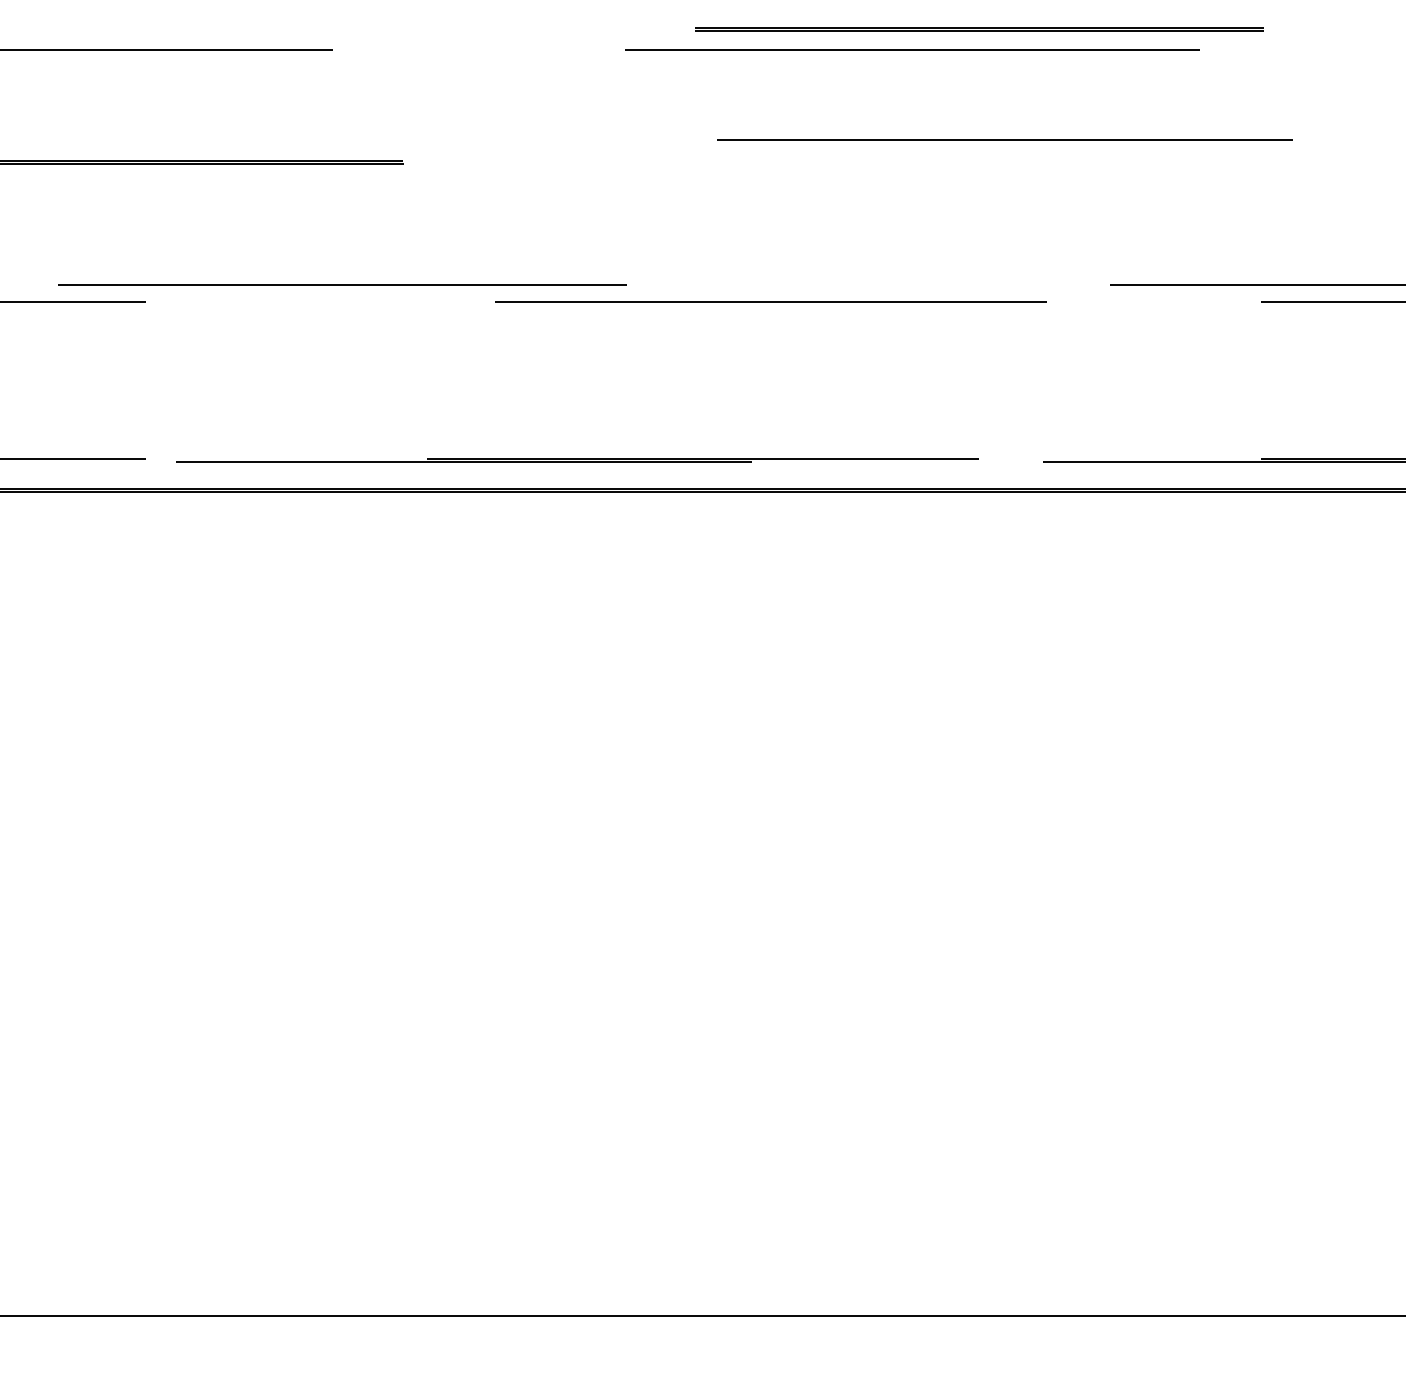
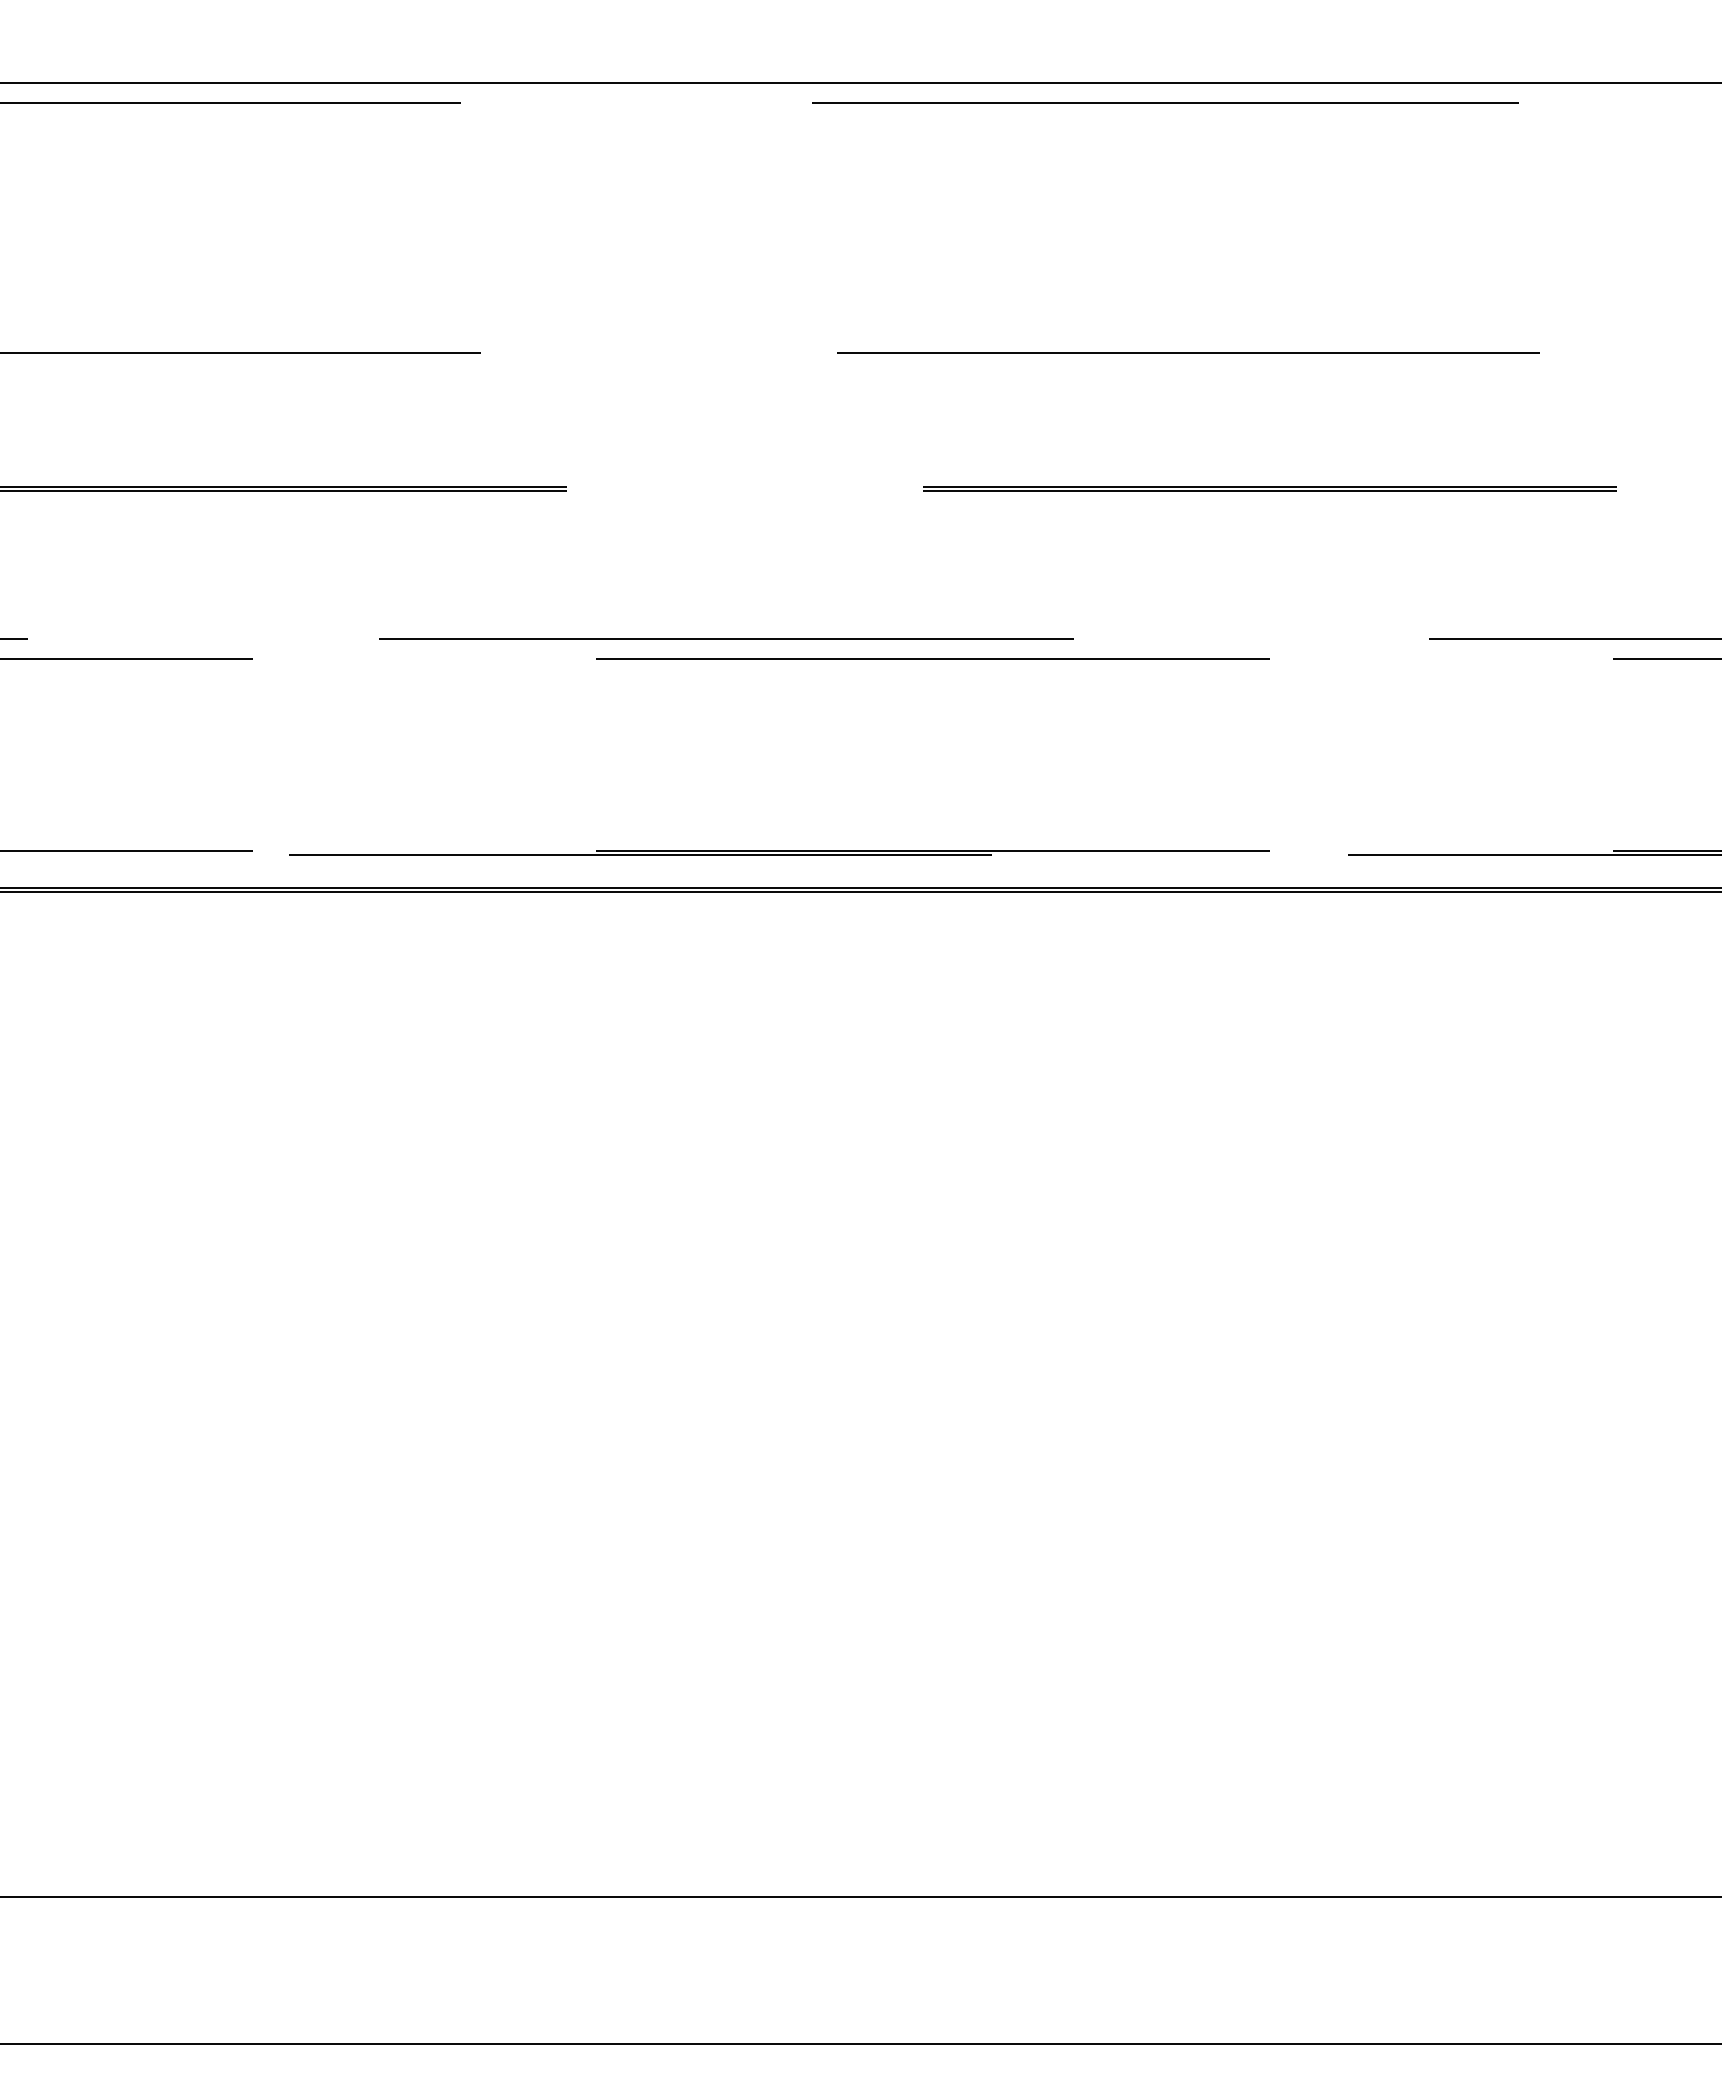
part: (979, 28) -> (1269, 488), moved
line: (1005, 139) -> (1301, 461), removed
line: (342, 284) -> (726, 638), moved
line: (770, 301) -> (932, 658), moved

